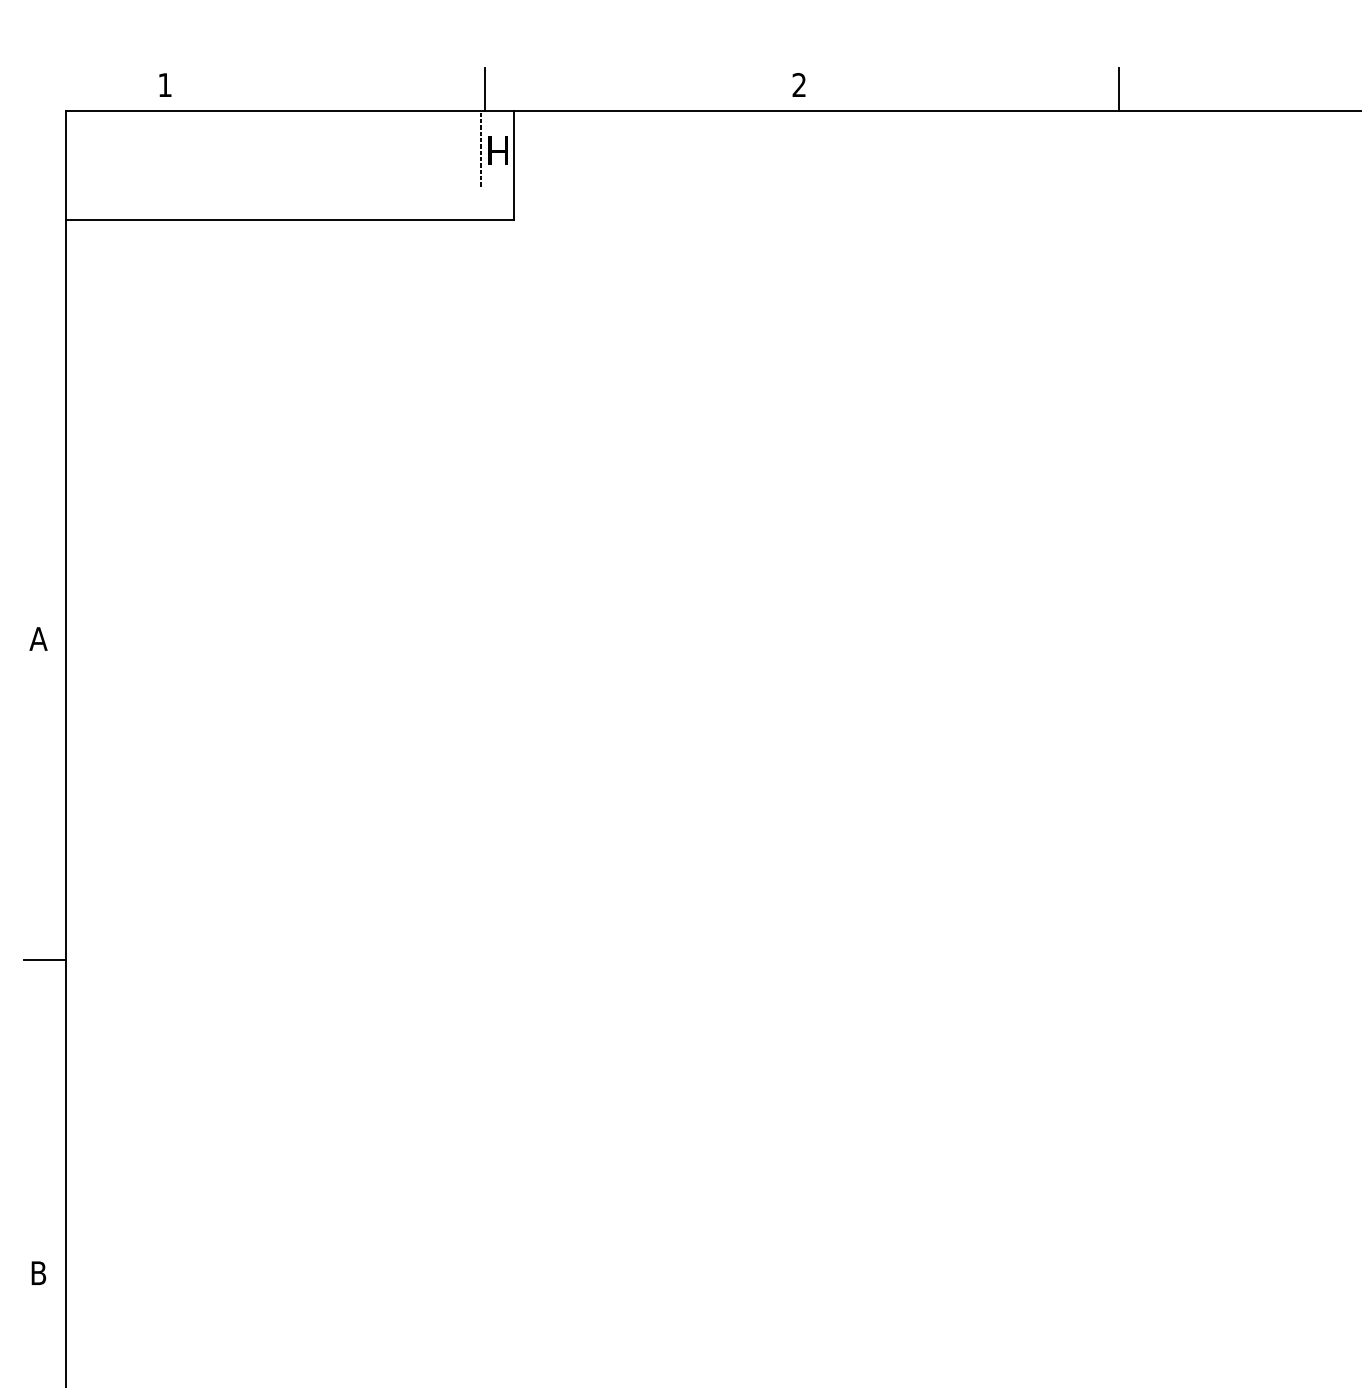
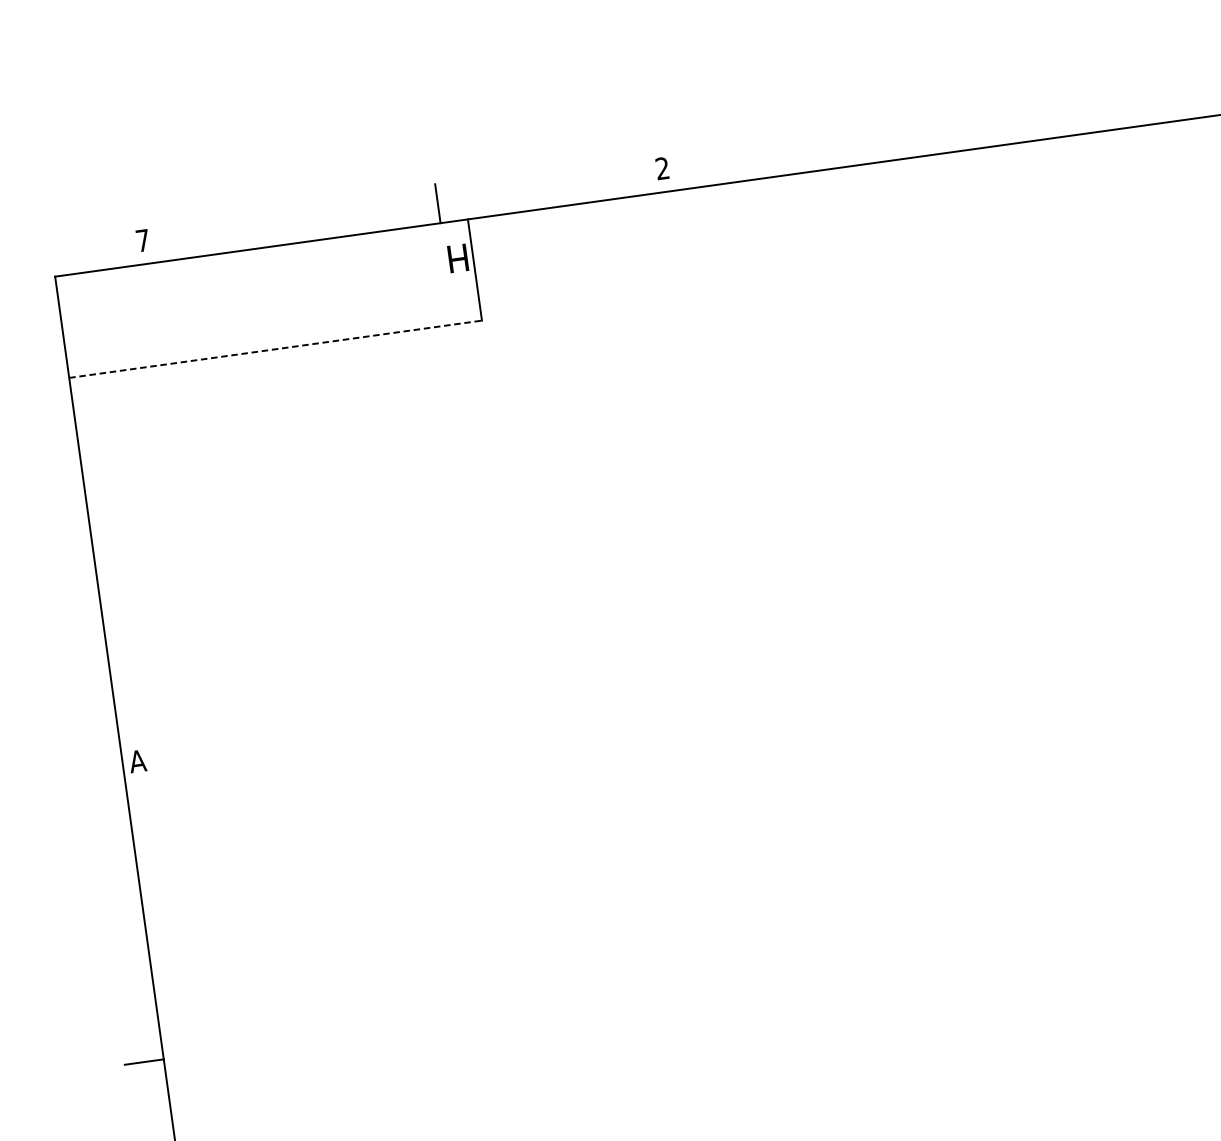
text: (164, 84) -> (142, 240), 1 -> 7
text: (798, 84) -> (661, 168), moved
line: (1118, 89) -> (1021, 122), removed
line: (480, 148) -> (441, 258), removed
line: (290, 220) -> (275, 349), solid -> dashed
text: (38, 638) -> (137, 760), moved

